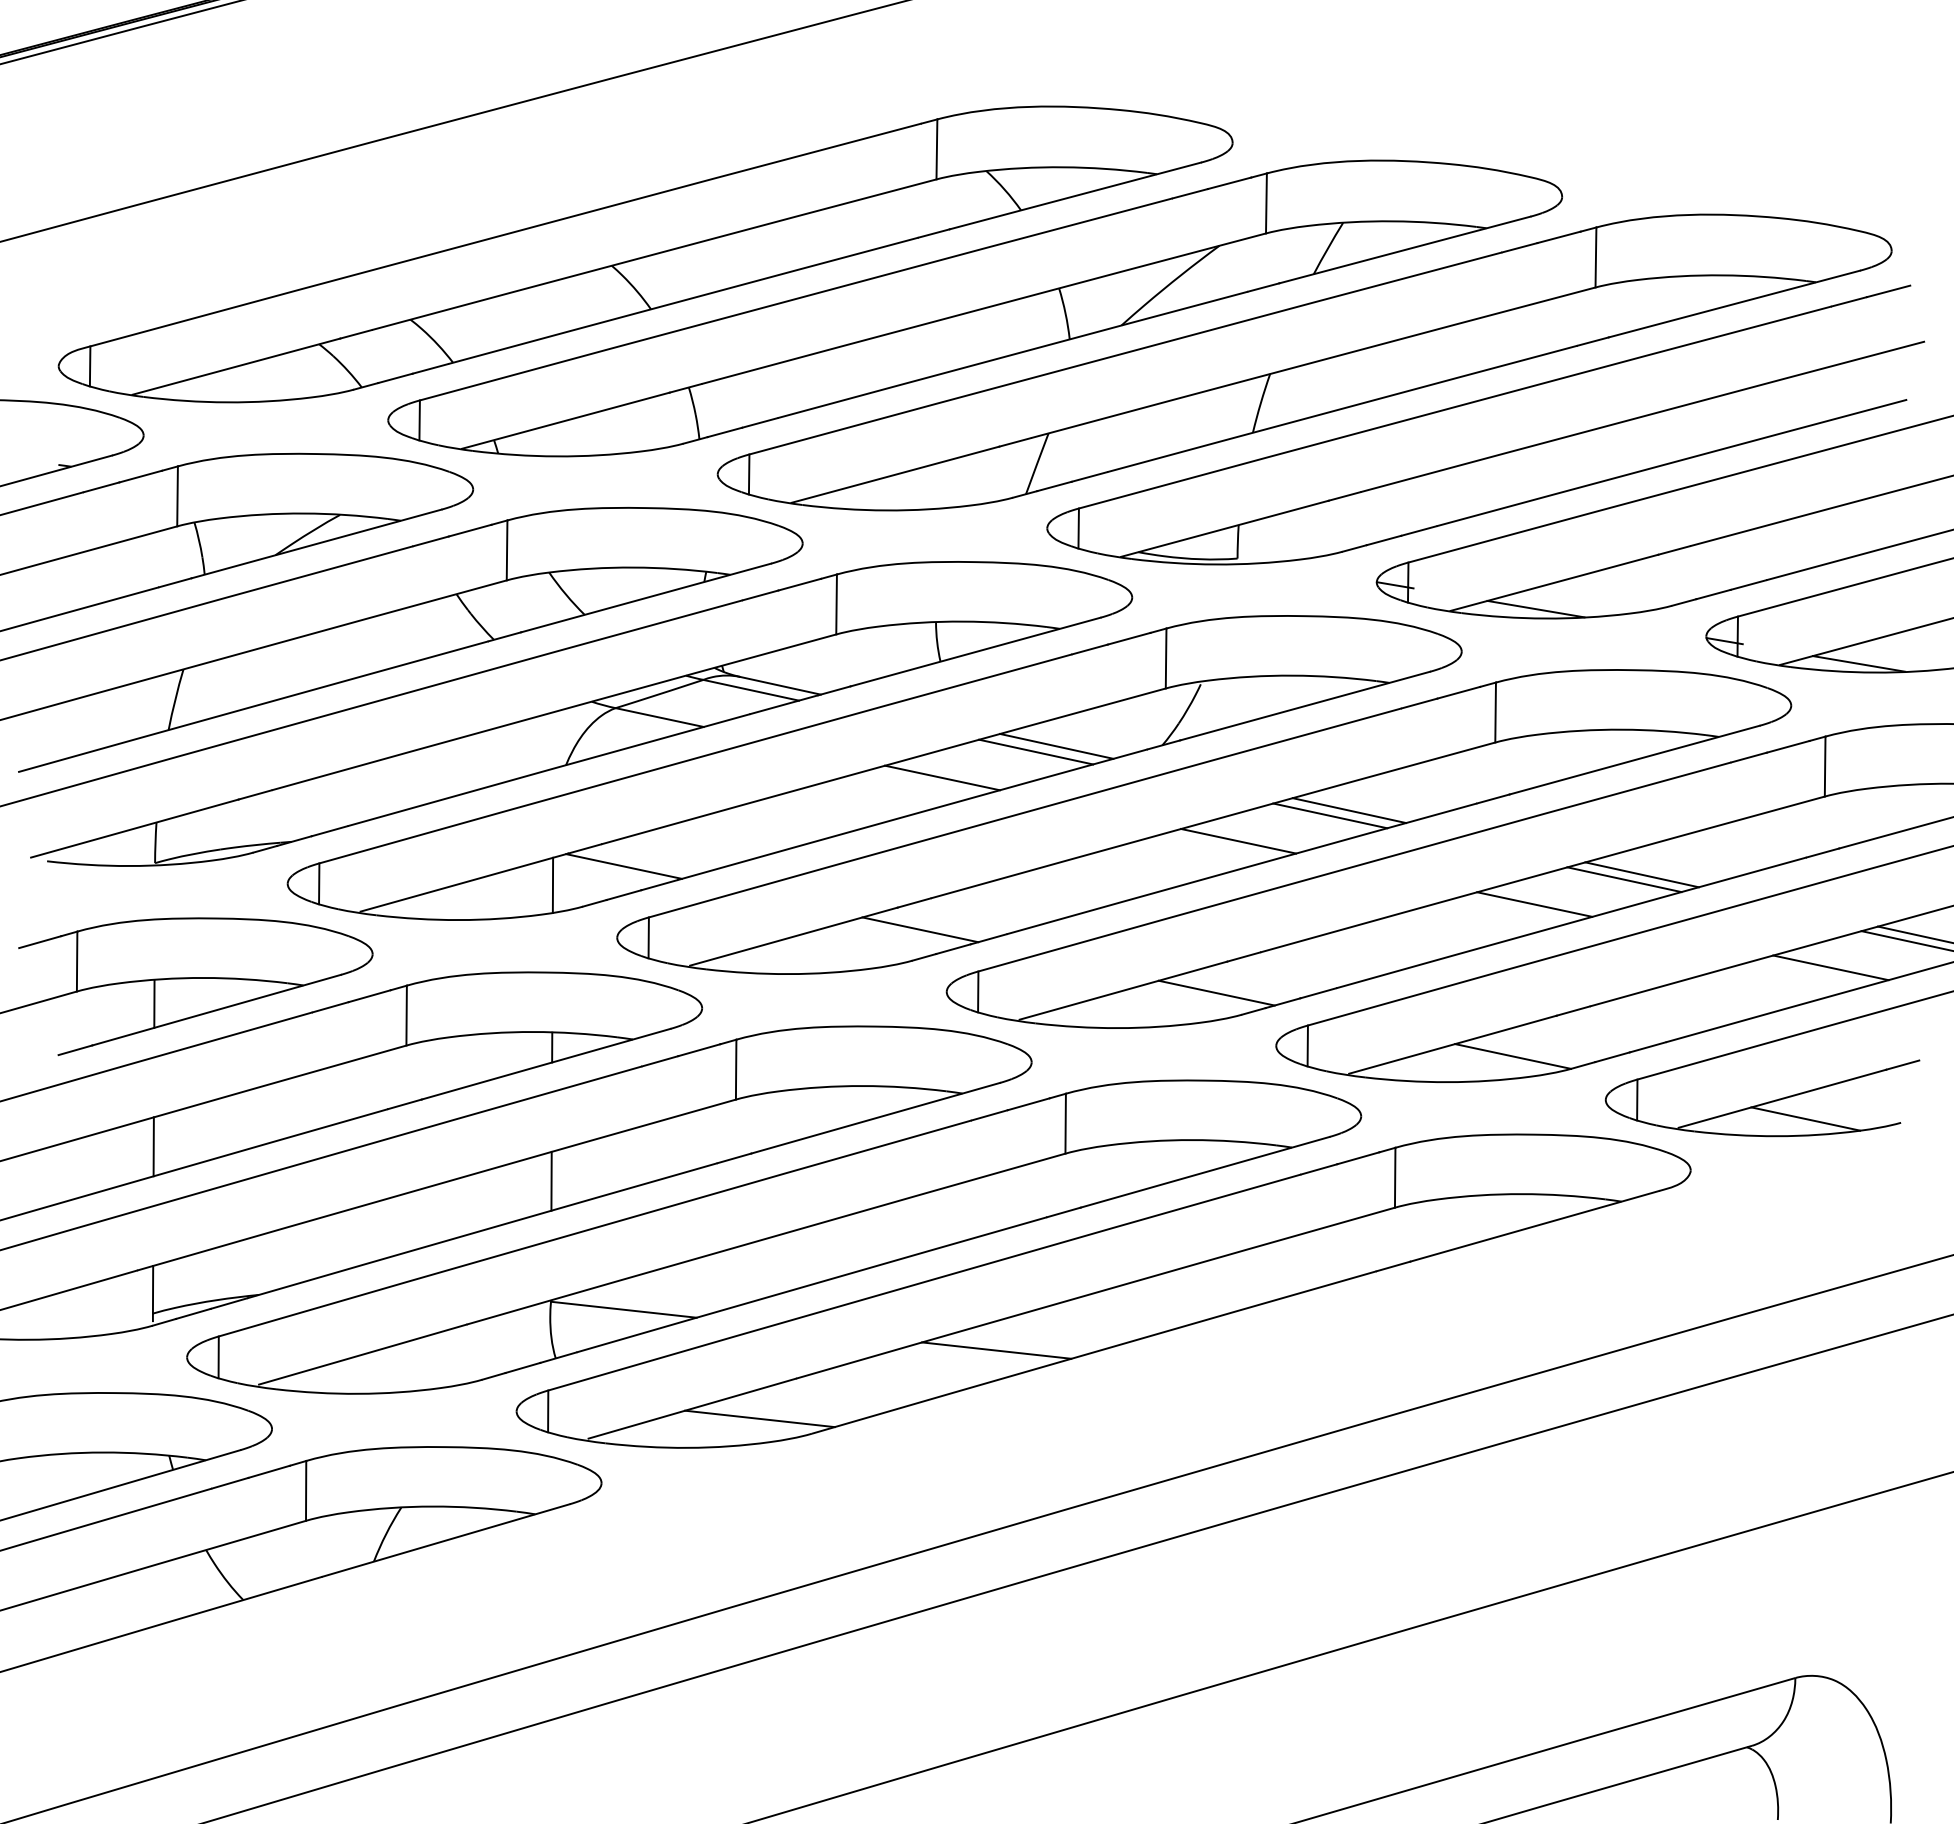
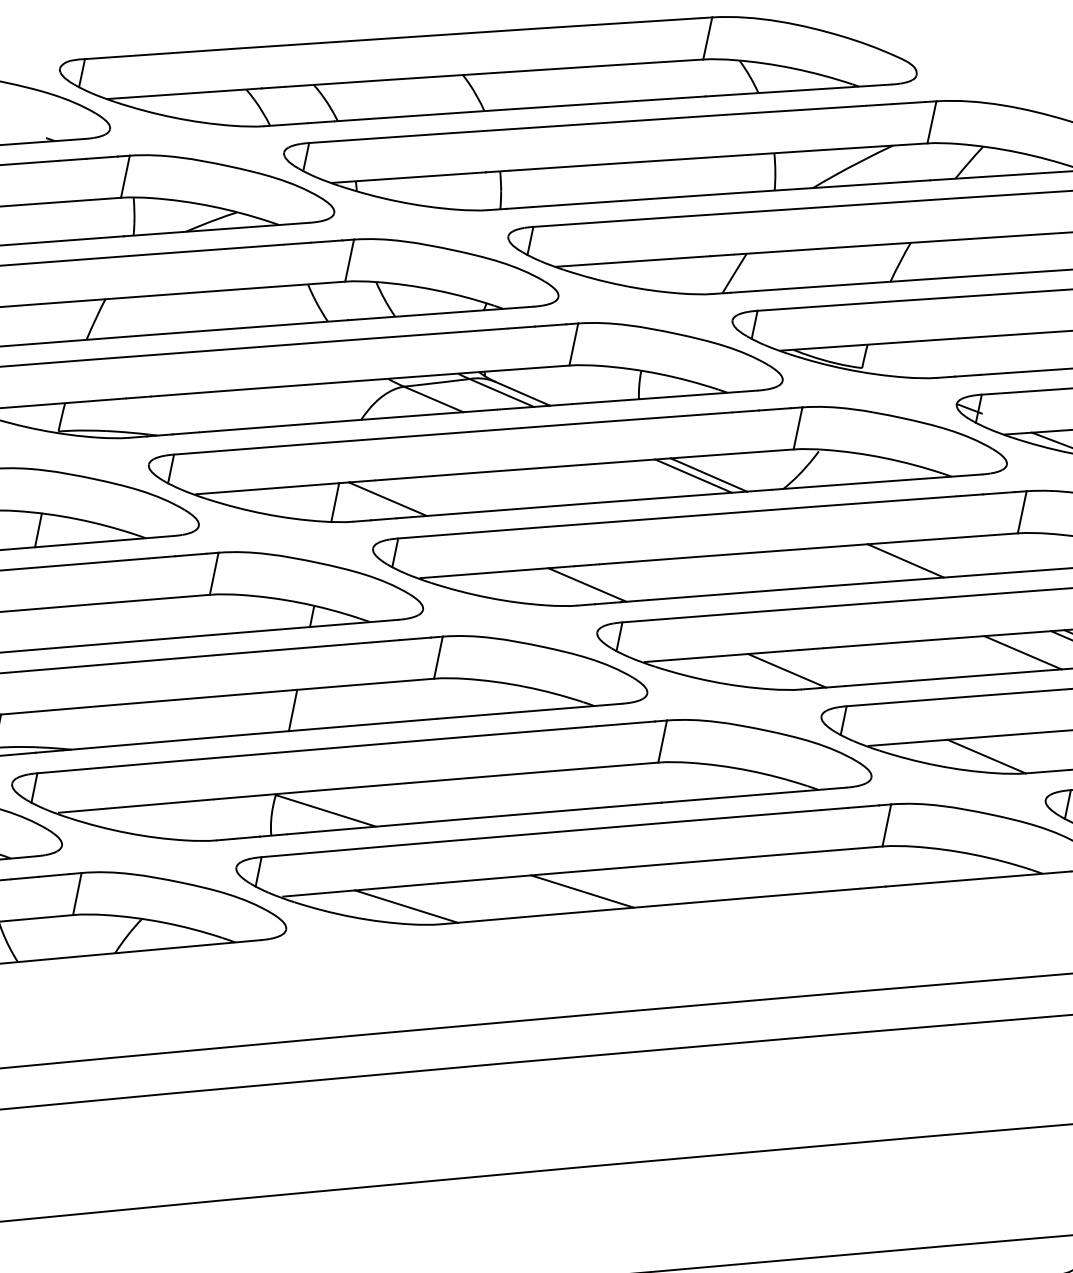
line: (941, 777) -> (623, 480), removed
line: (1330, 815) -> (891, 561), removed
line: (1238, 840) -> (823, 566), removed
line: (153, 1146) -> (17, 630), removed

